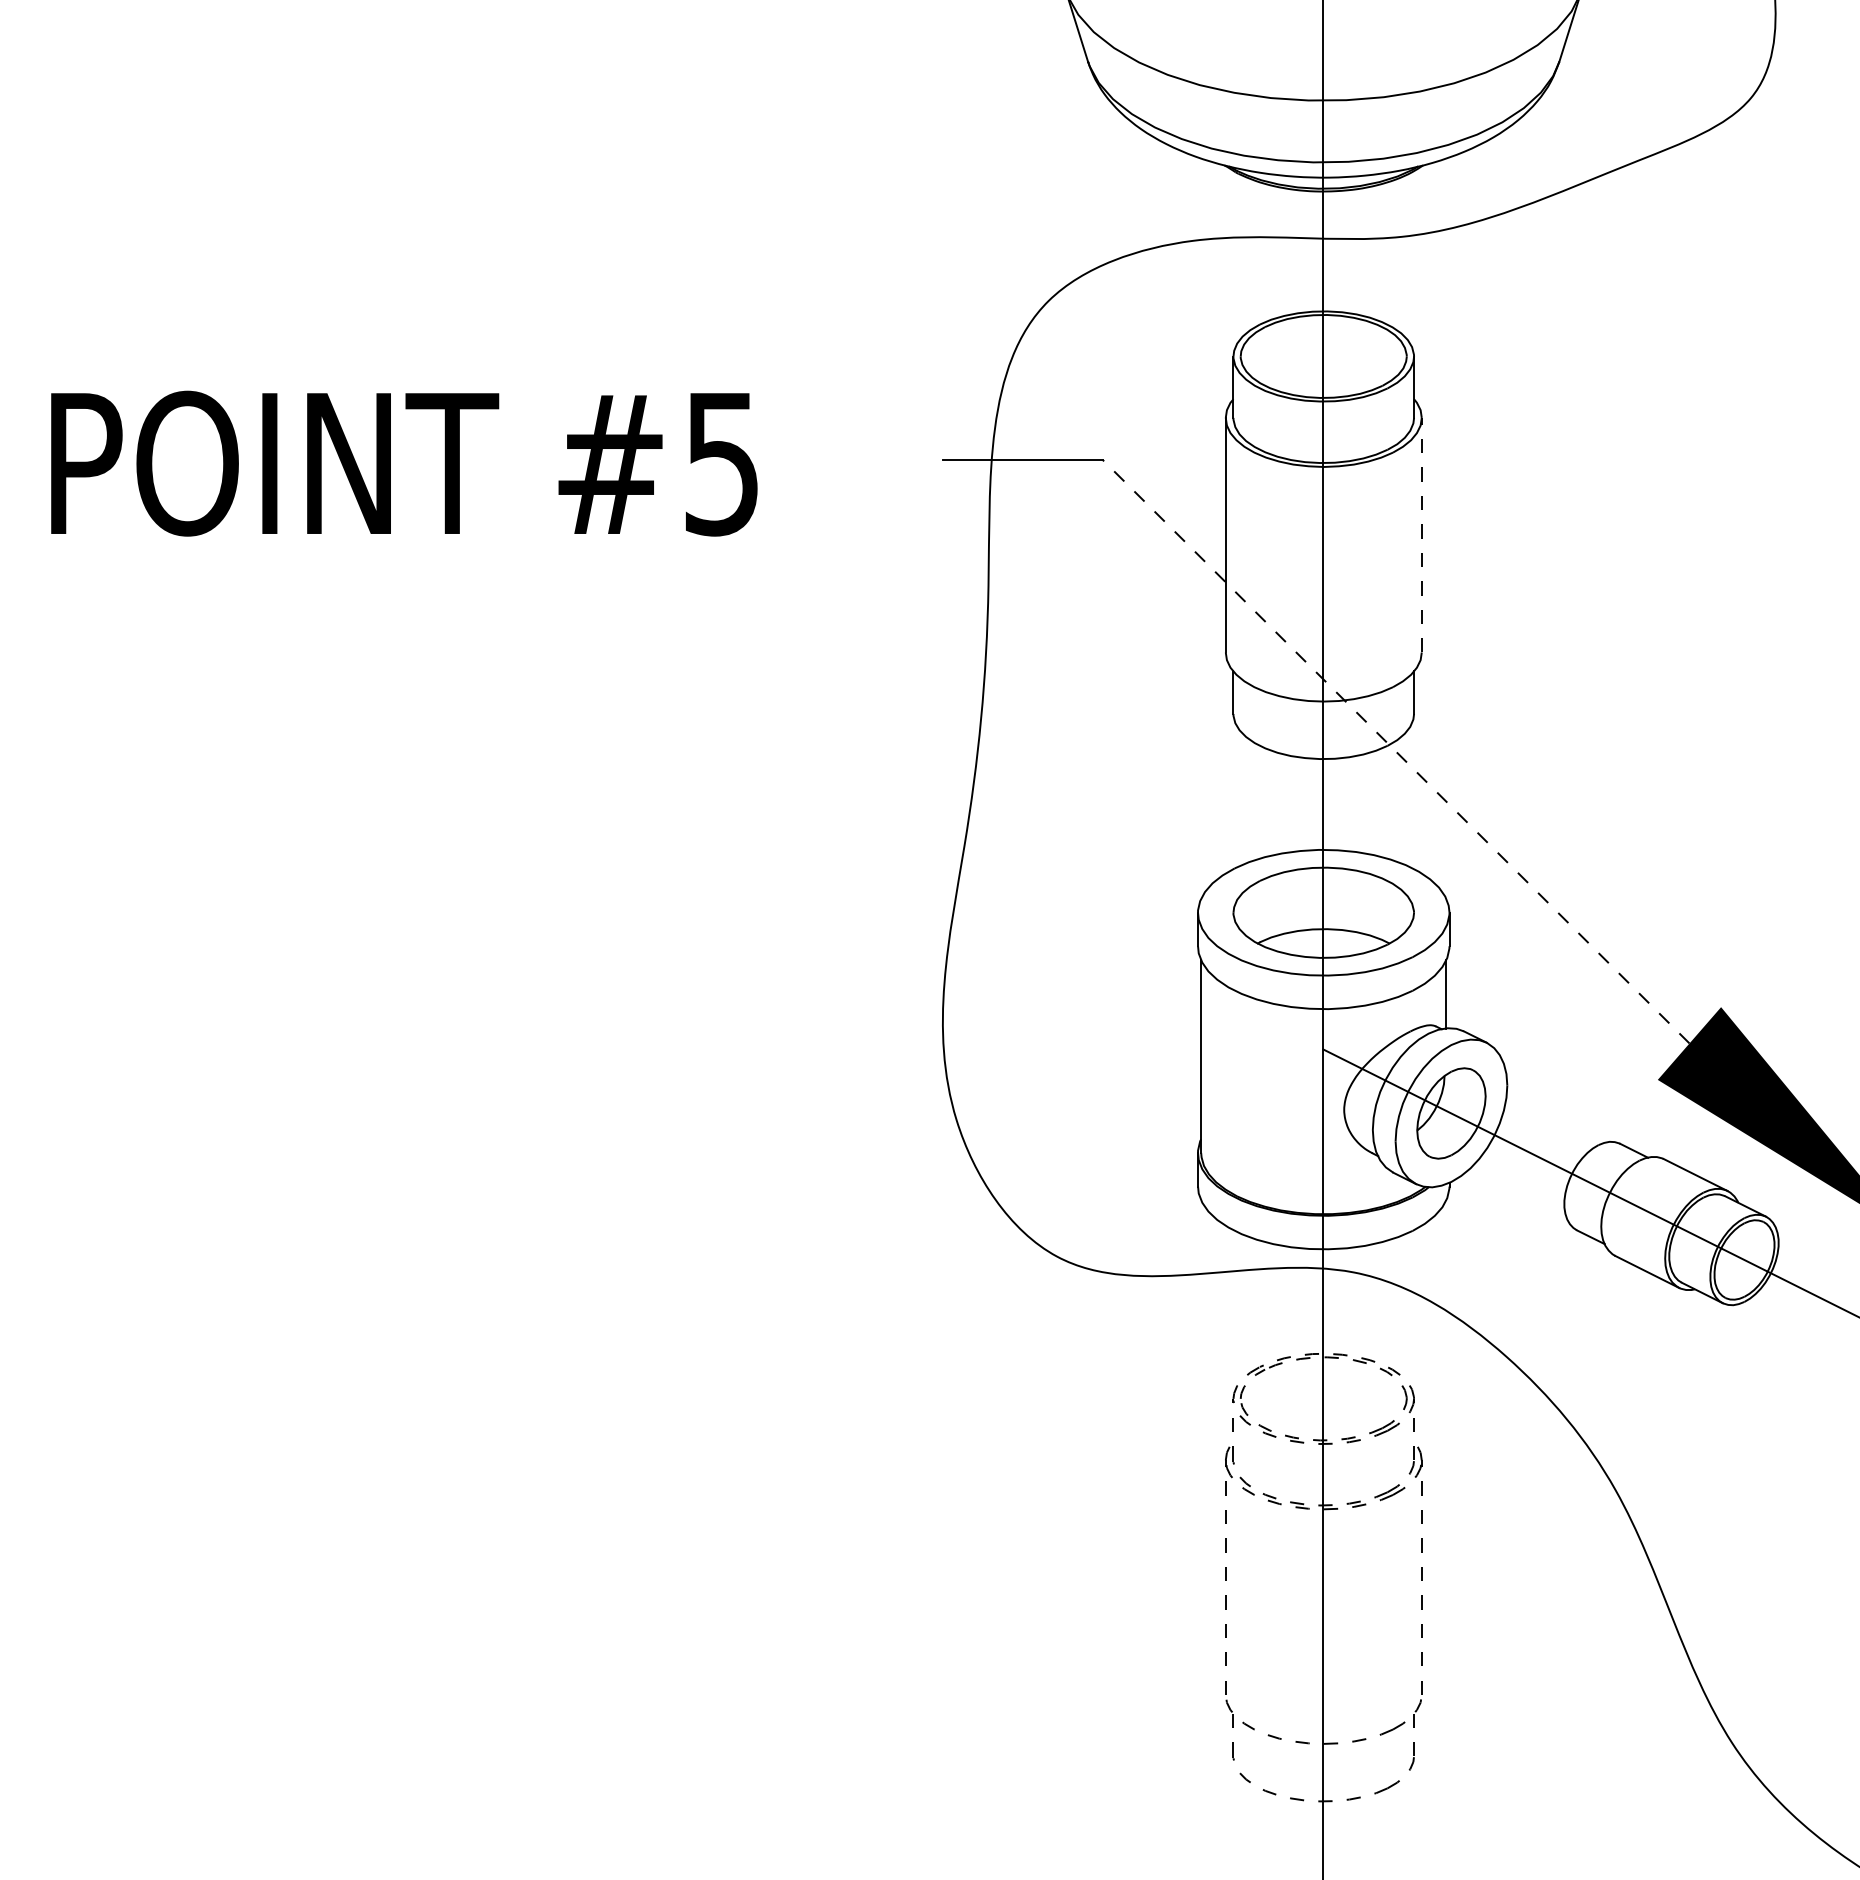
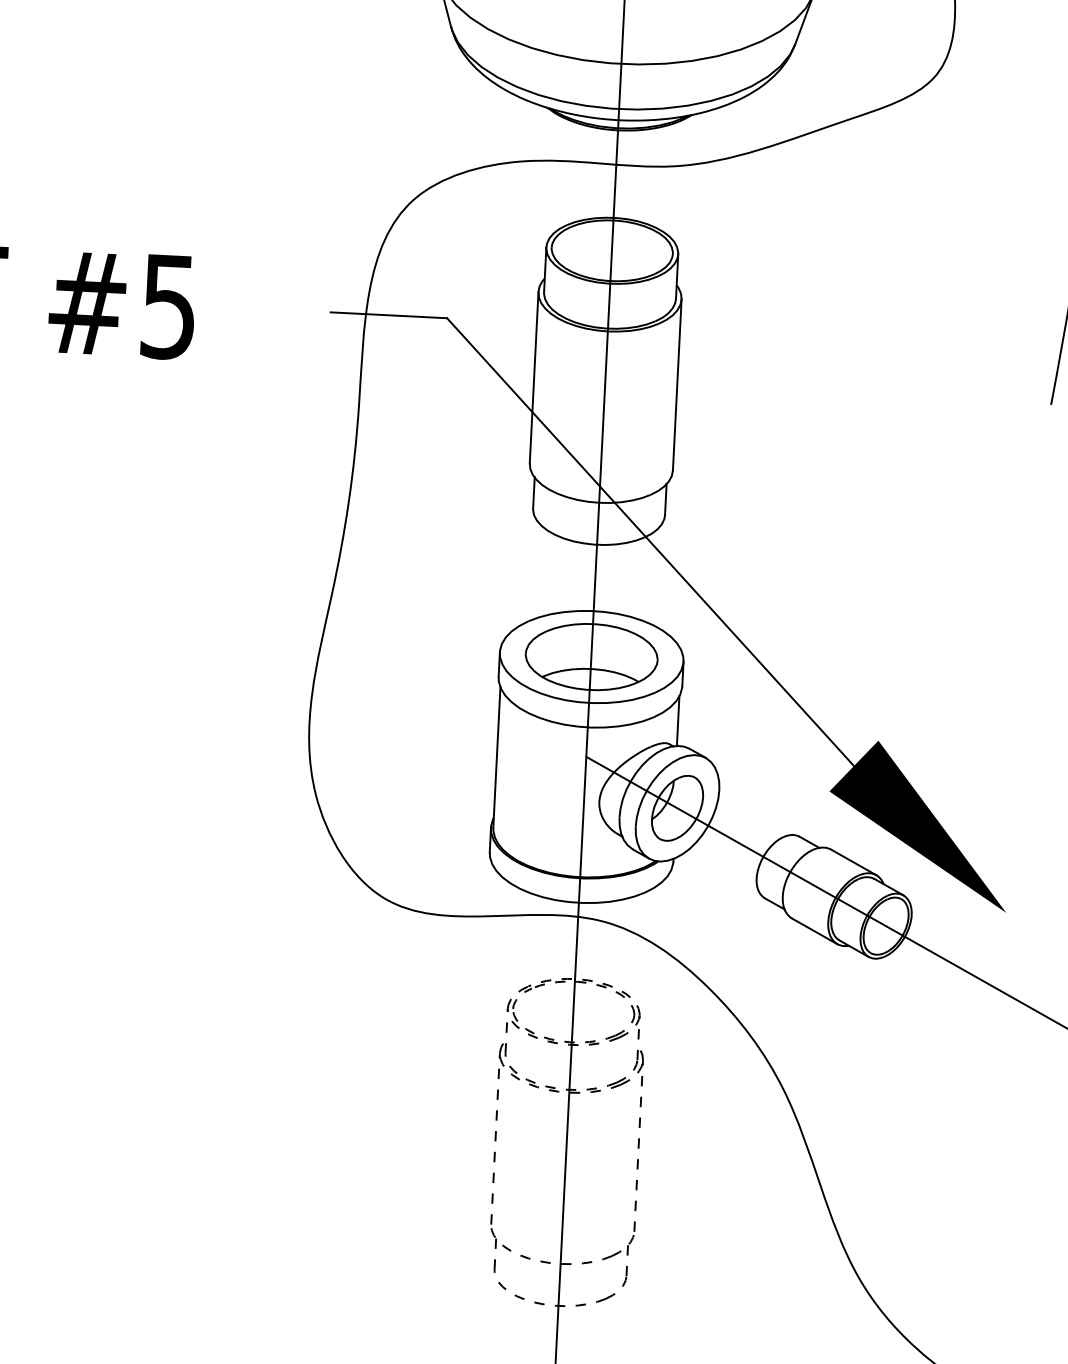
line: (1421, 534) -> (677, 384), dashed -> solid
line: (1396, 751) -> (650, 541), dashed -> solid

